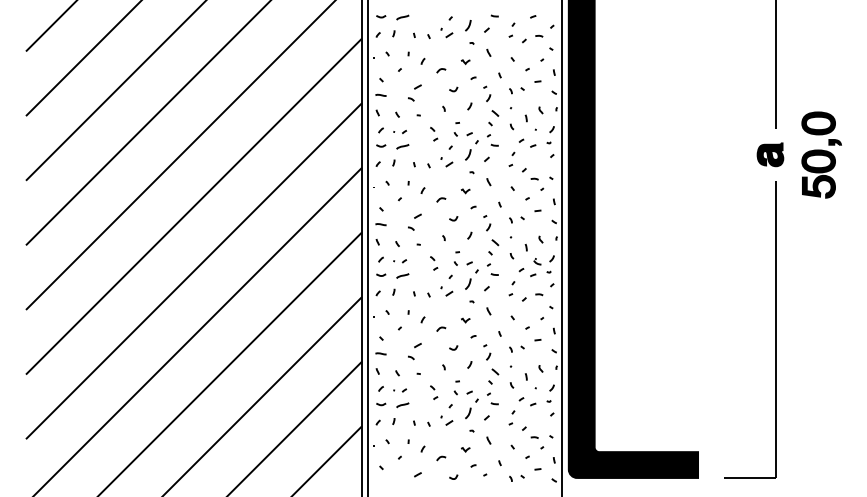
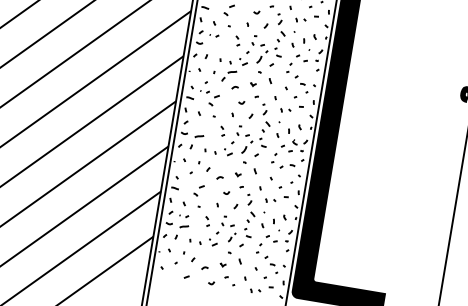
curve: (402, 146) -> (232, 72), moved
part: (400, 261) -> (205, 91), moved
part: (471, 408) -> (231, 237), size x0.7

